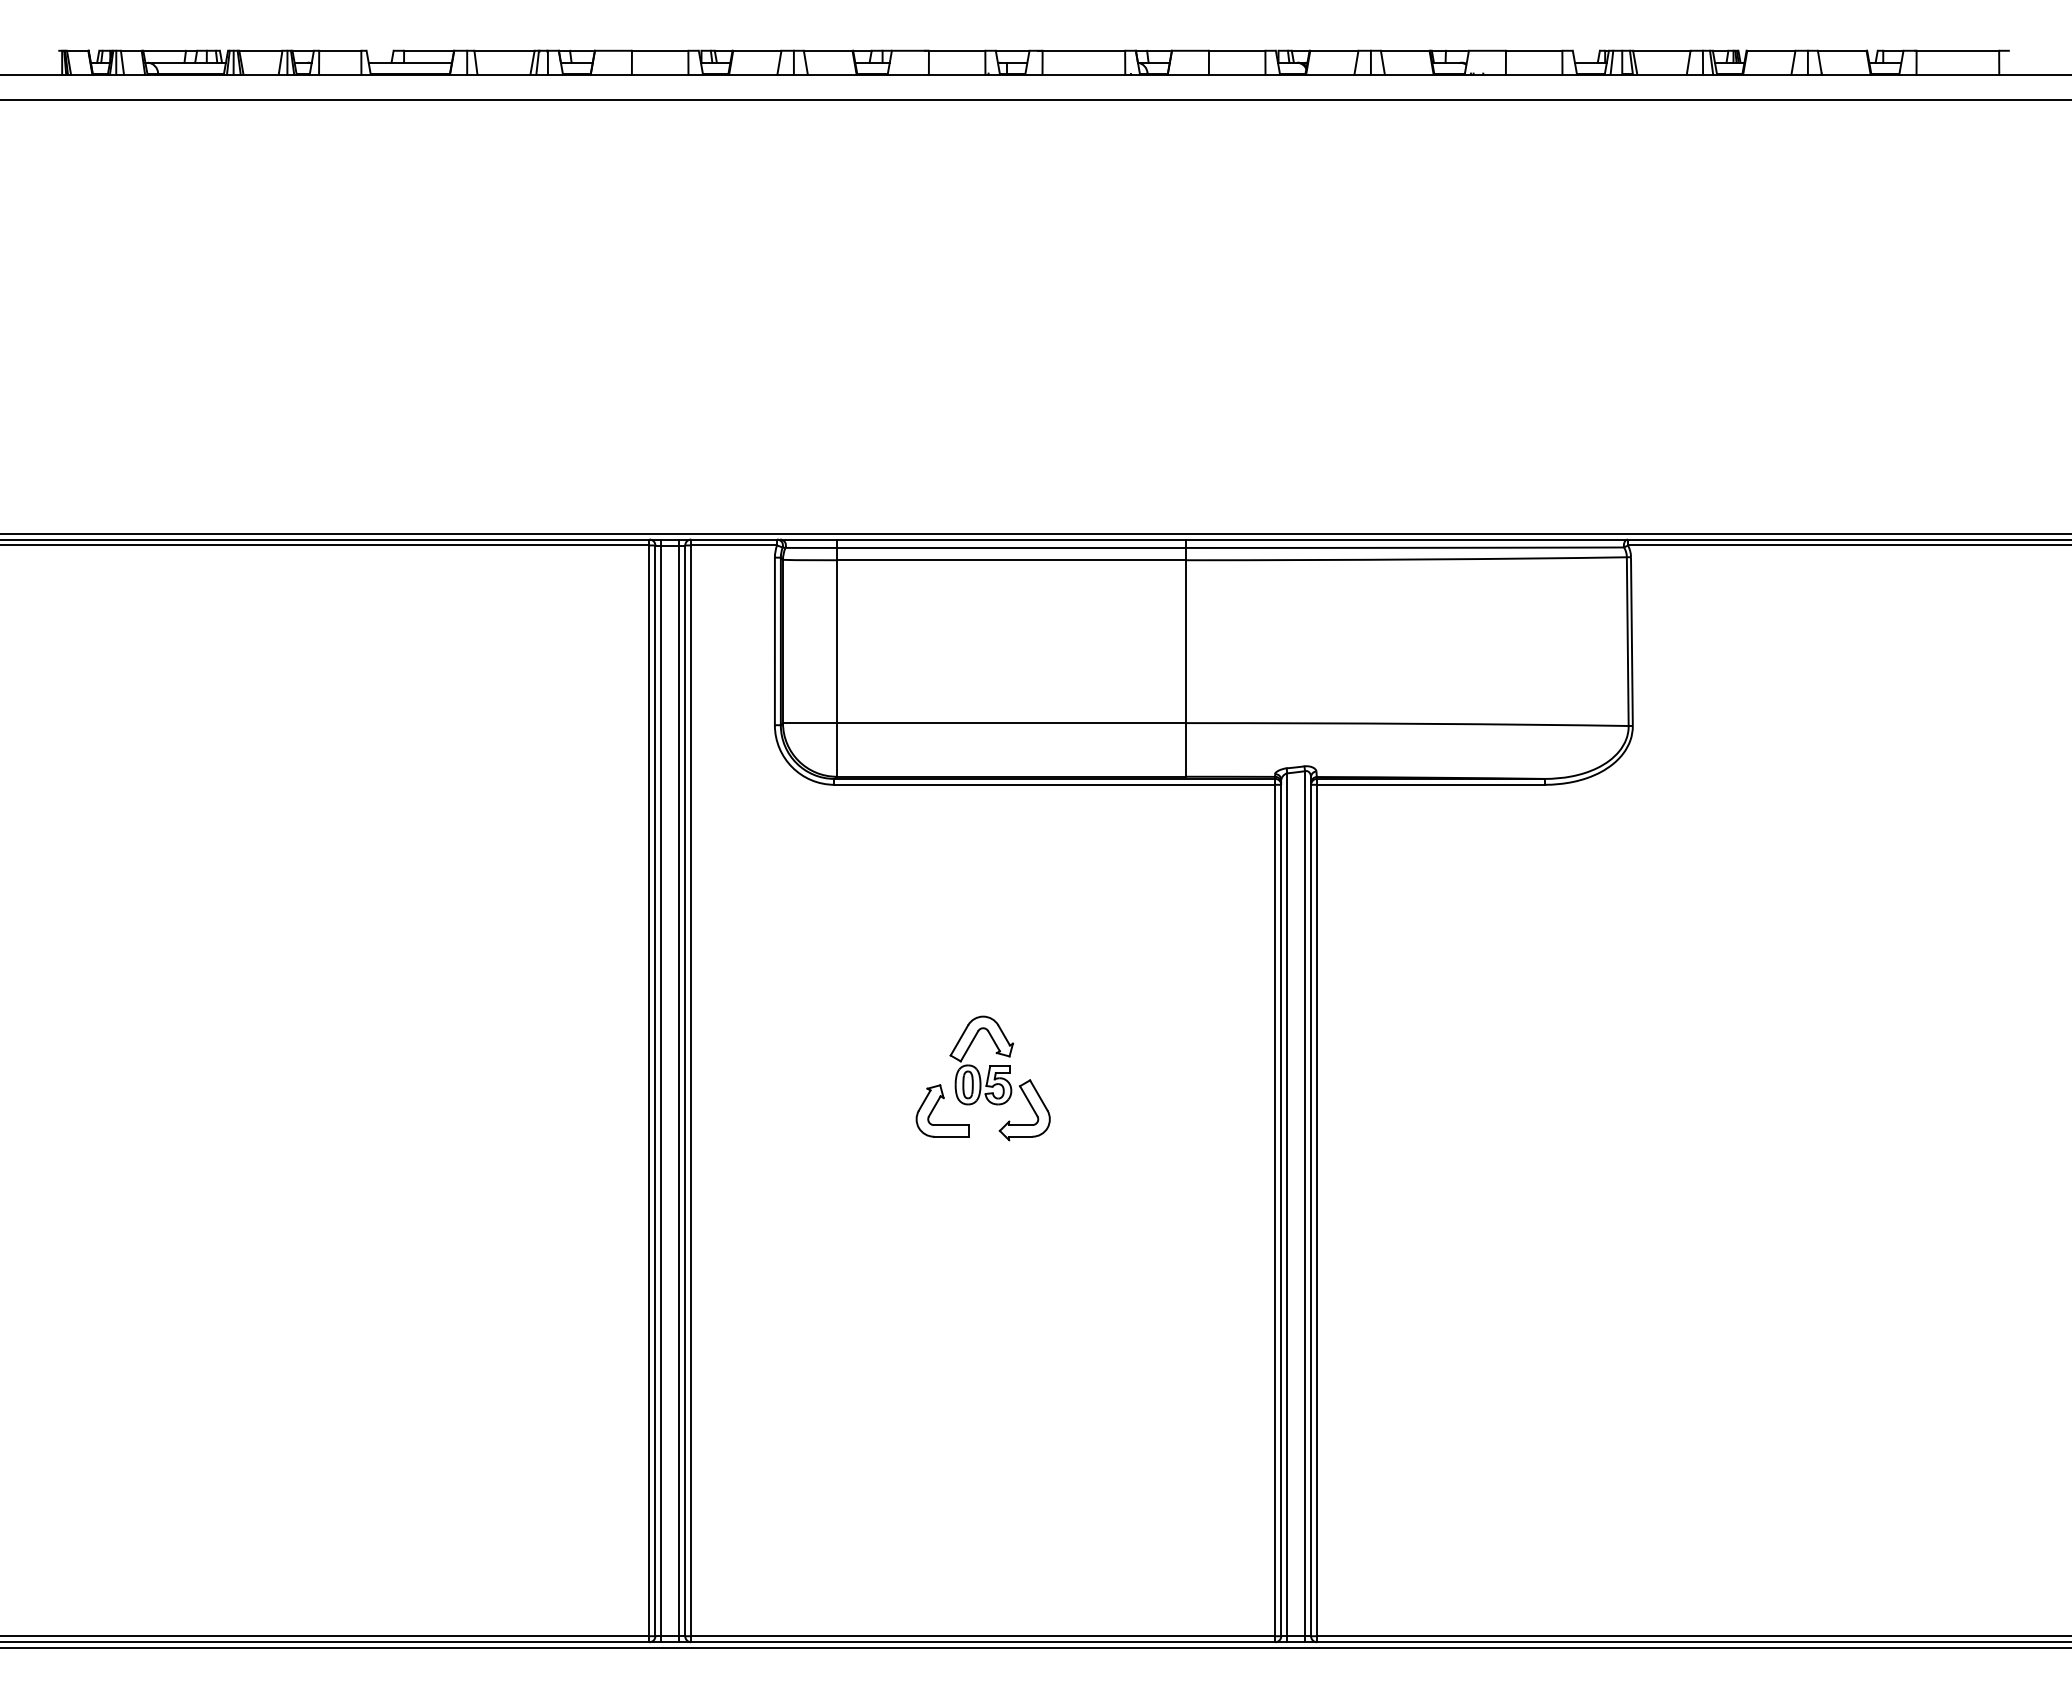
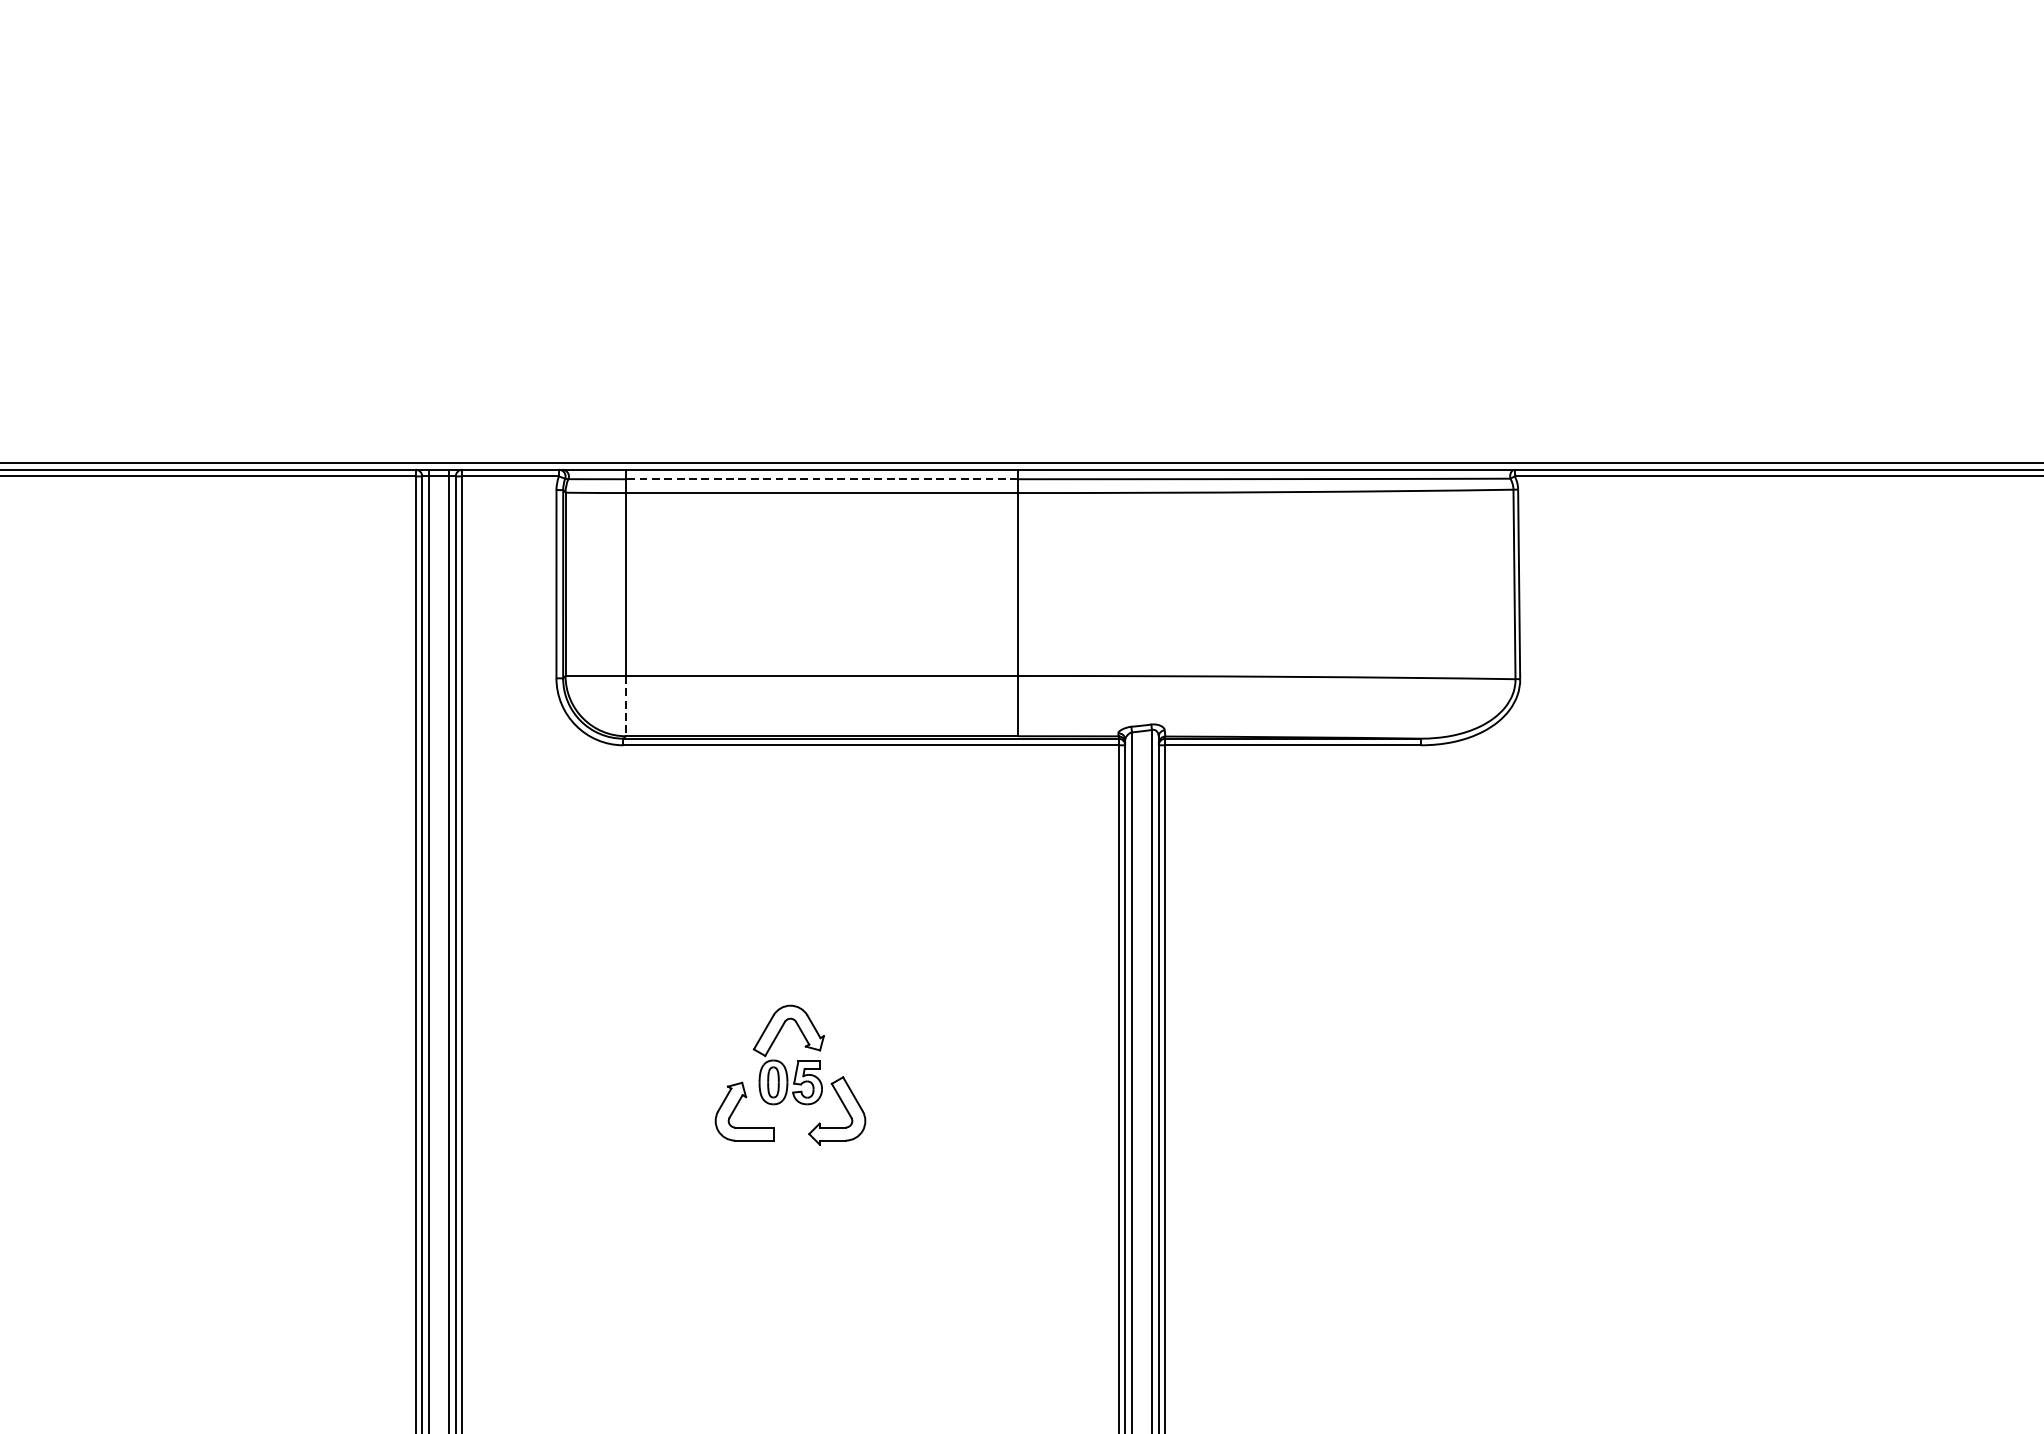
line: (1011, 547) -> (822, 478), solid -> dashed
line: (836, 749) -> (625, 705), solid -> dashed

